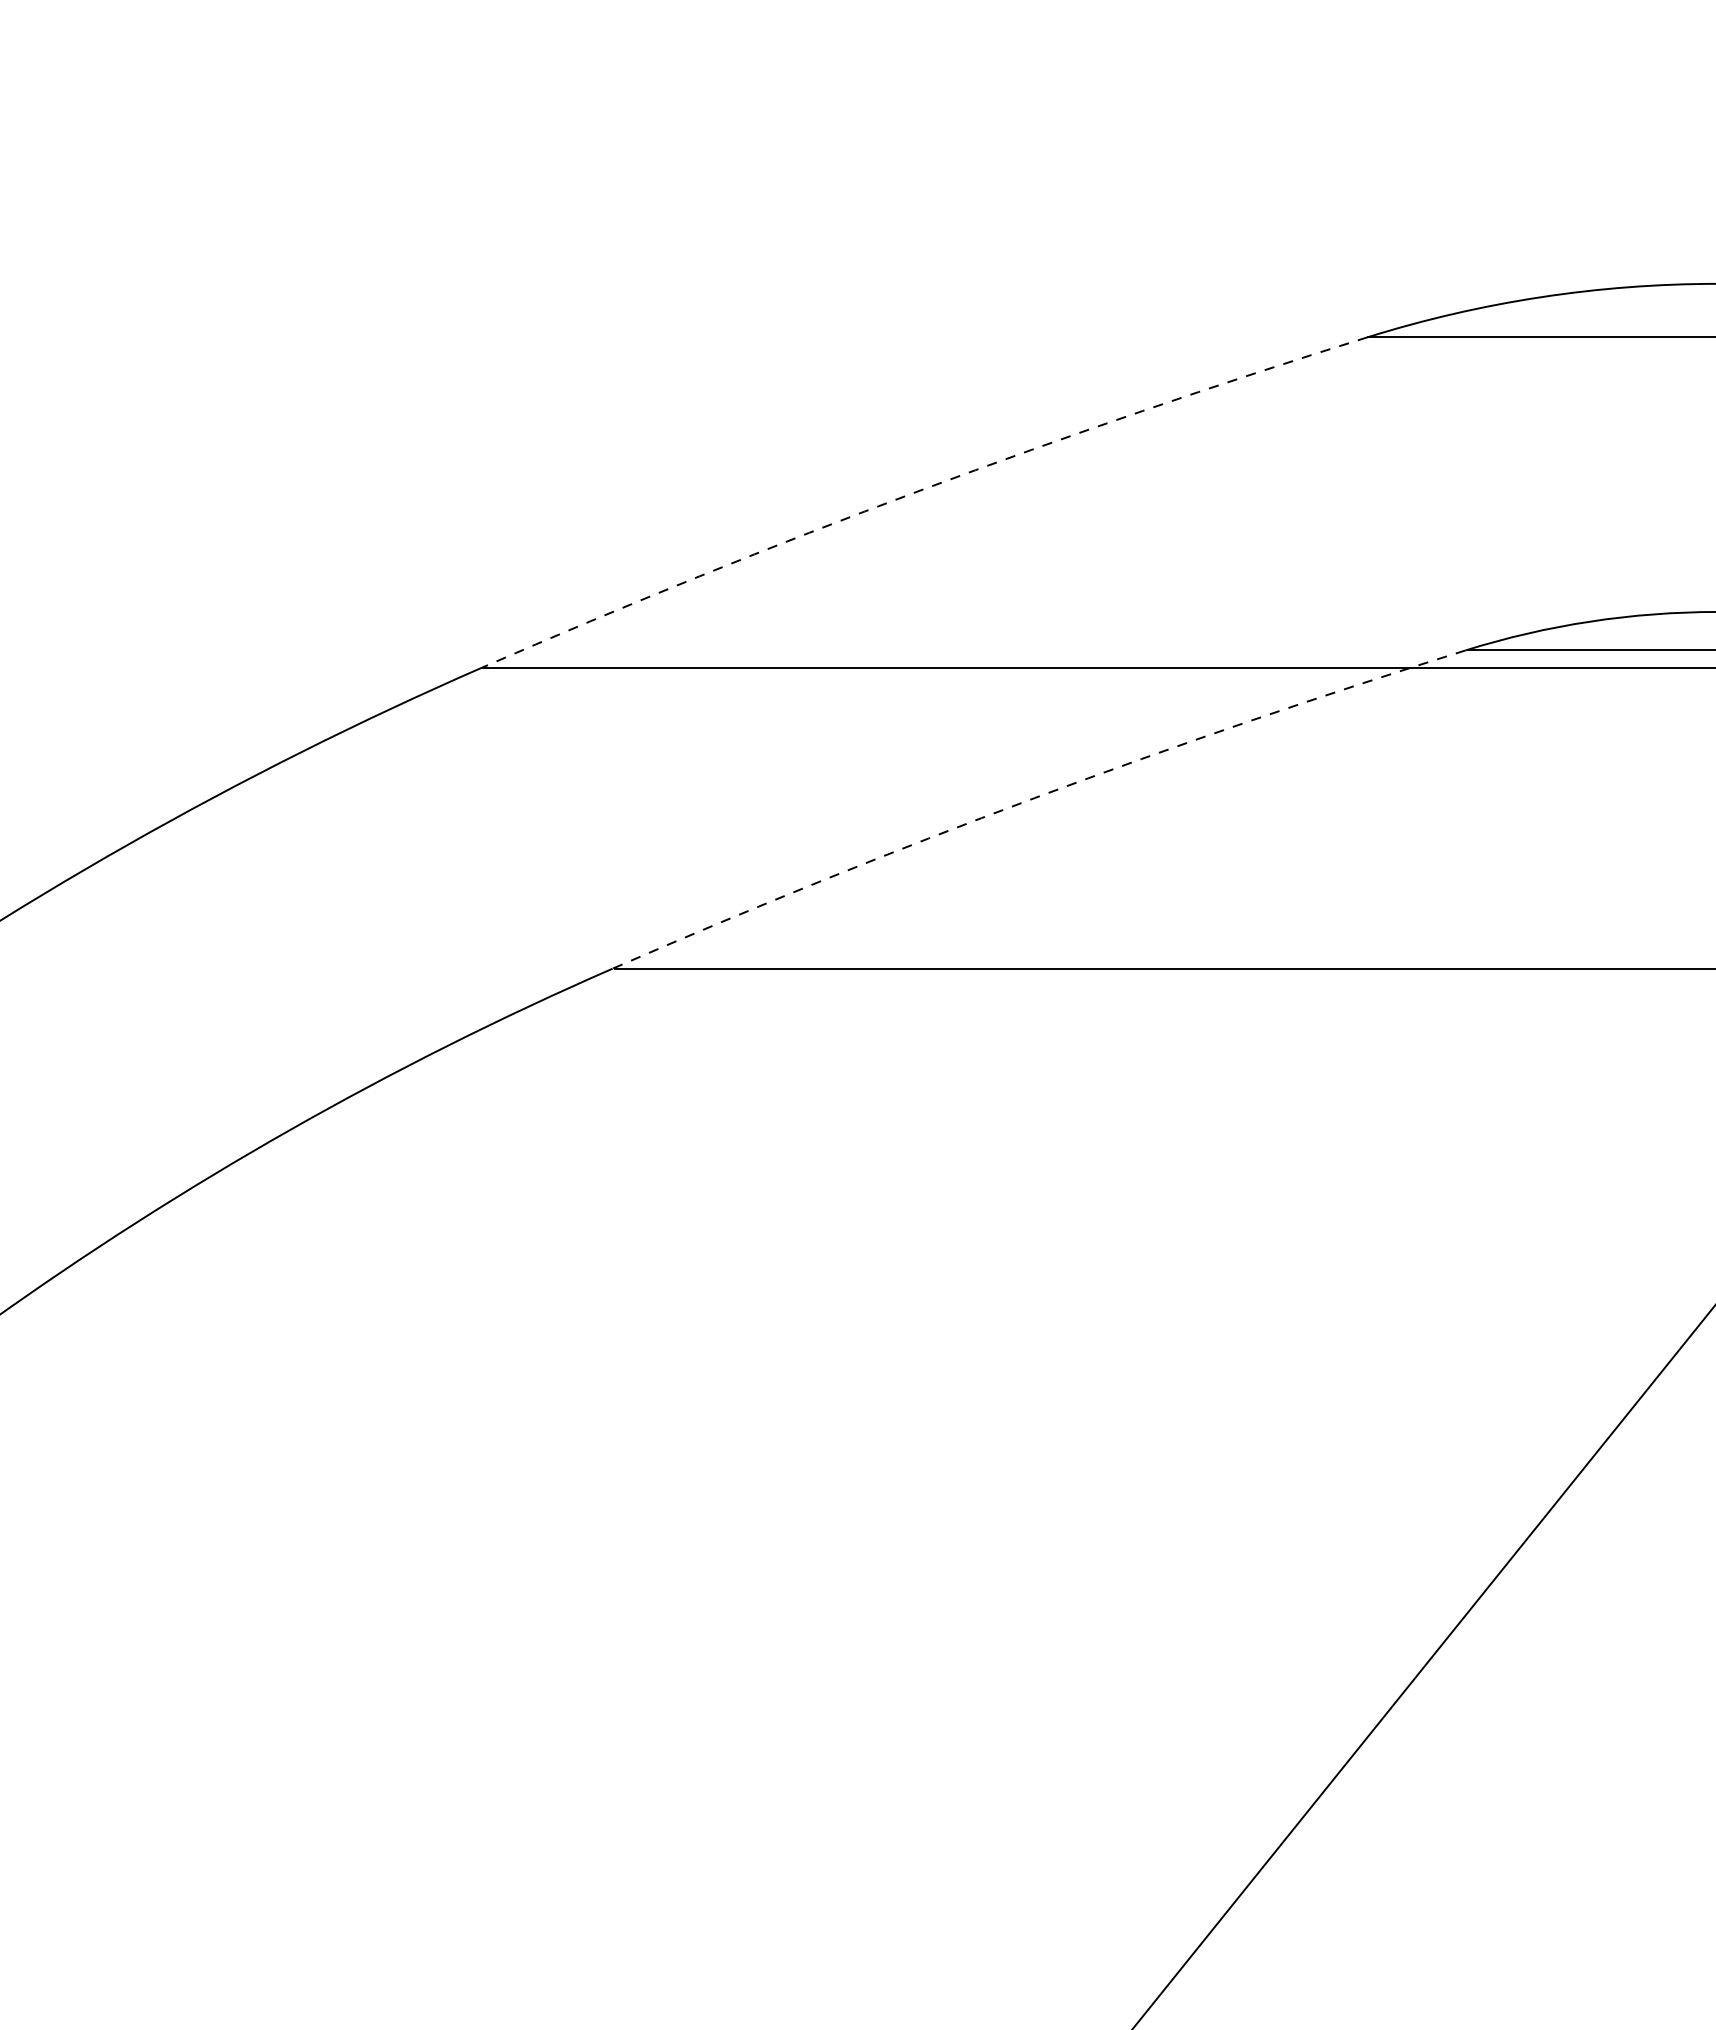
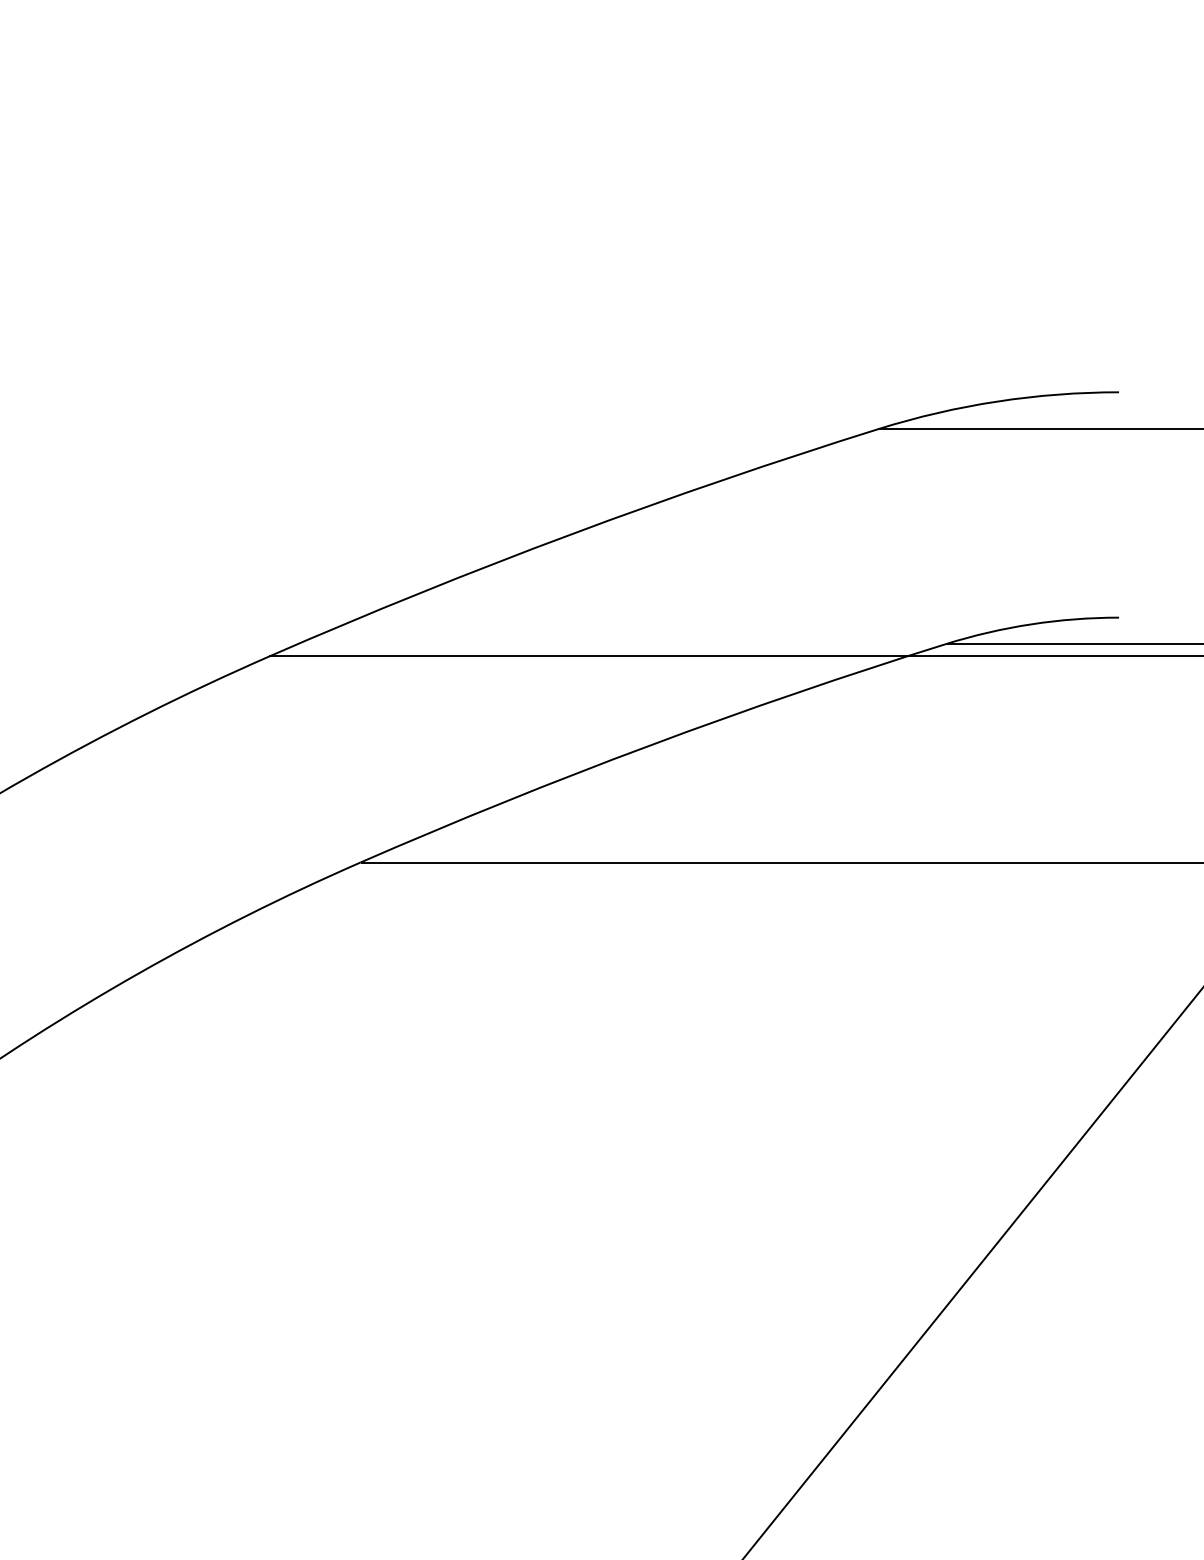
arc: (920, 490) -> (571, 534), dashed -> solid
arc: (1035, 798) -> (650, 745), dashed -> solid

